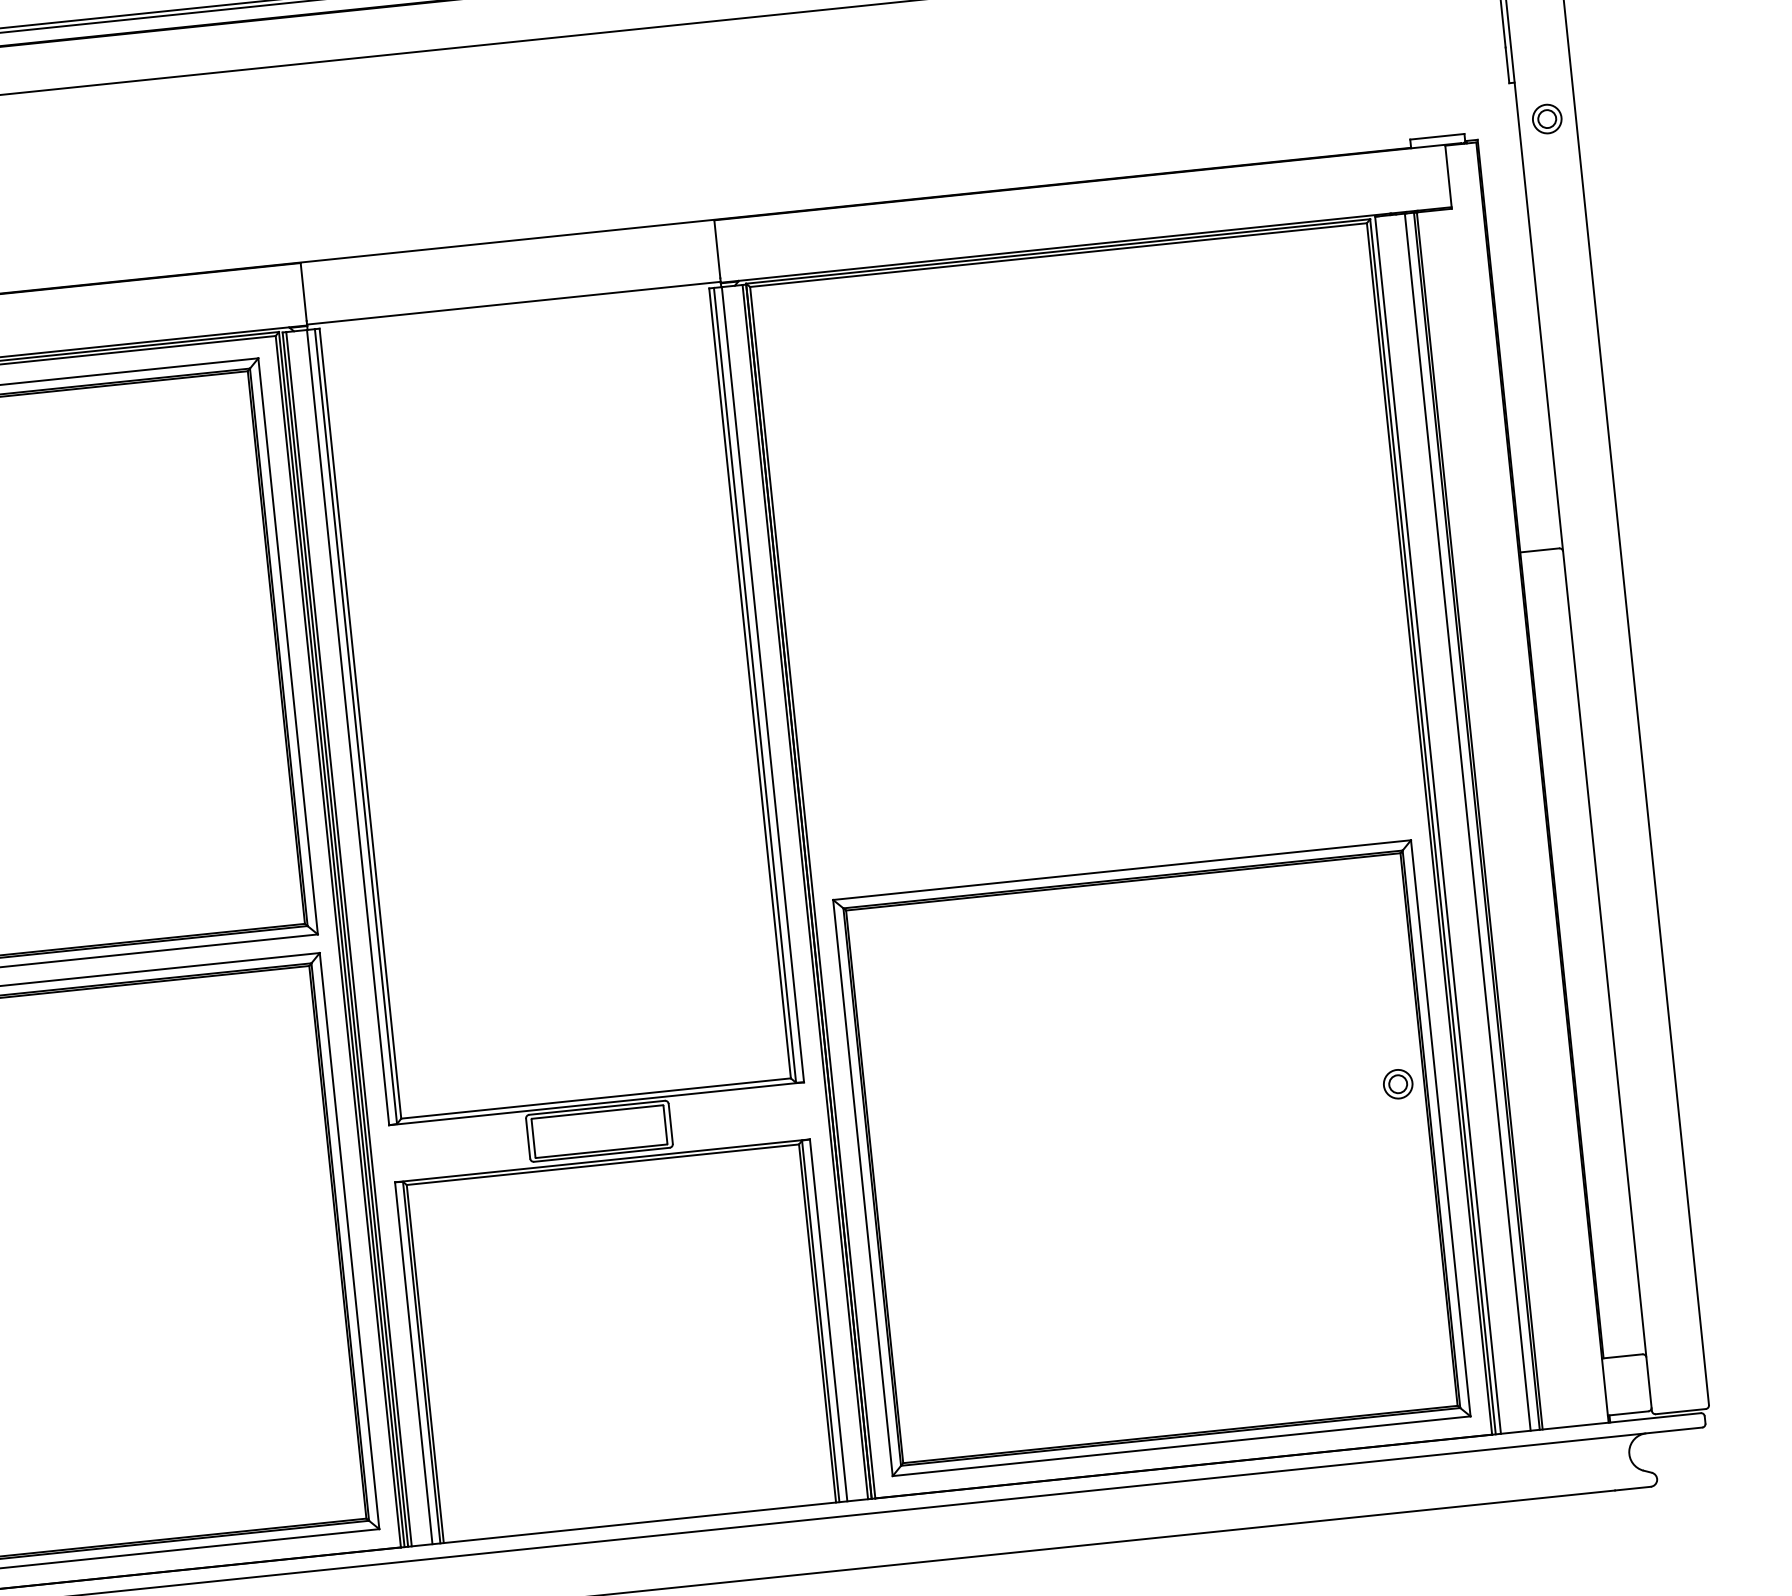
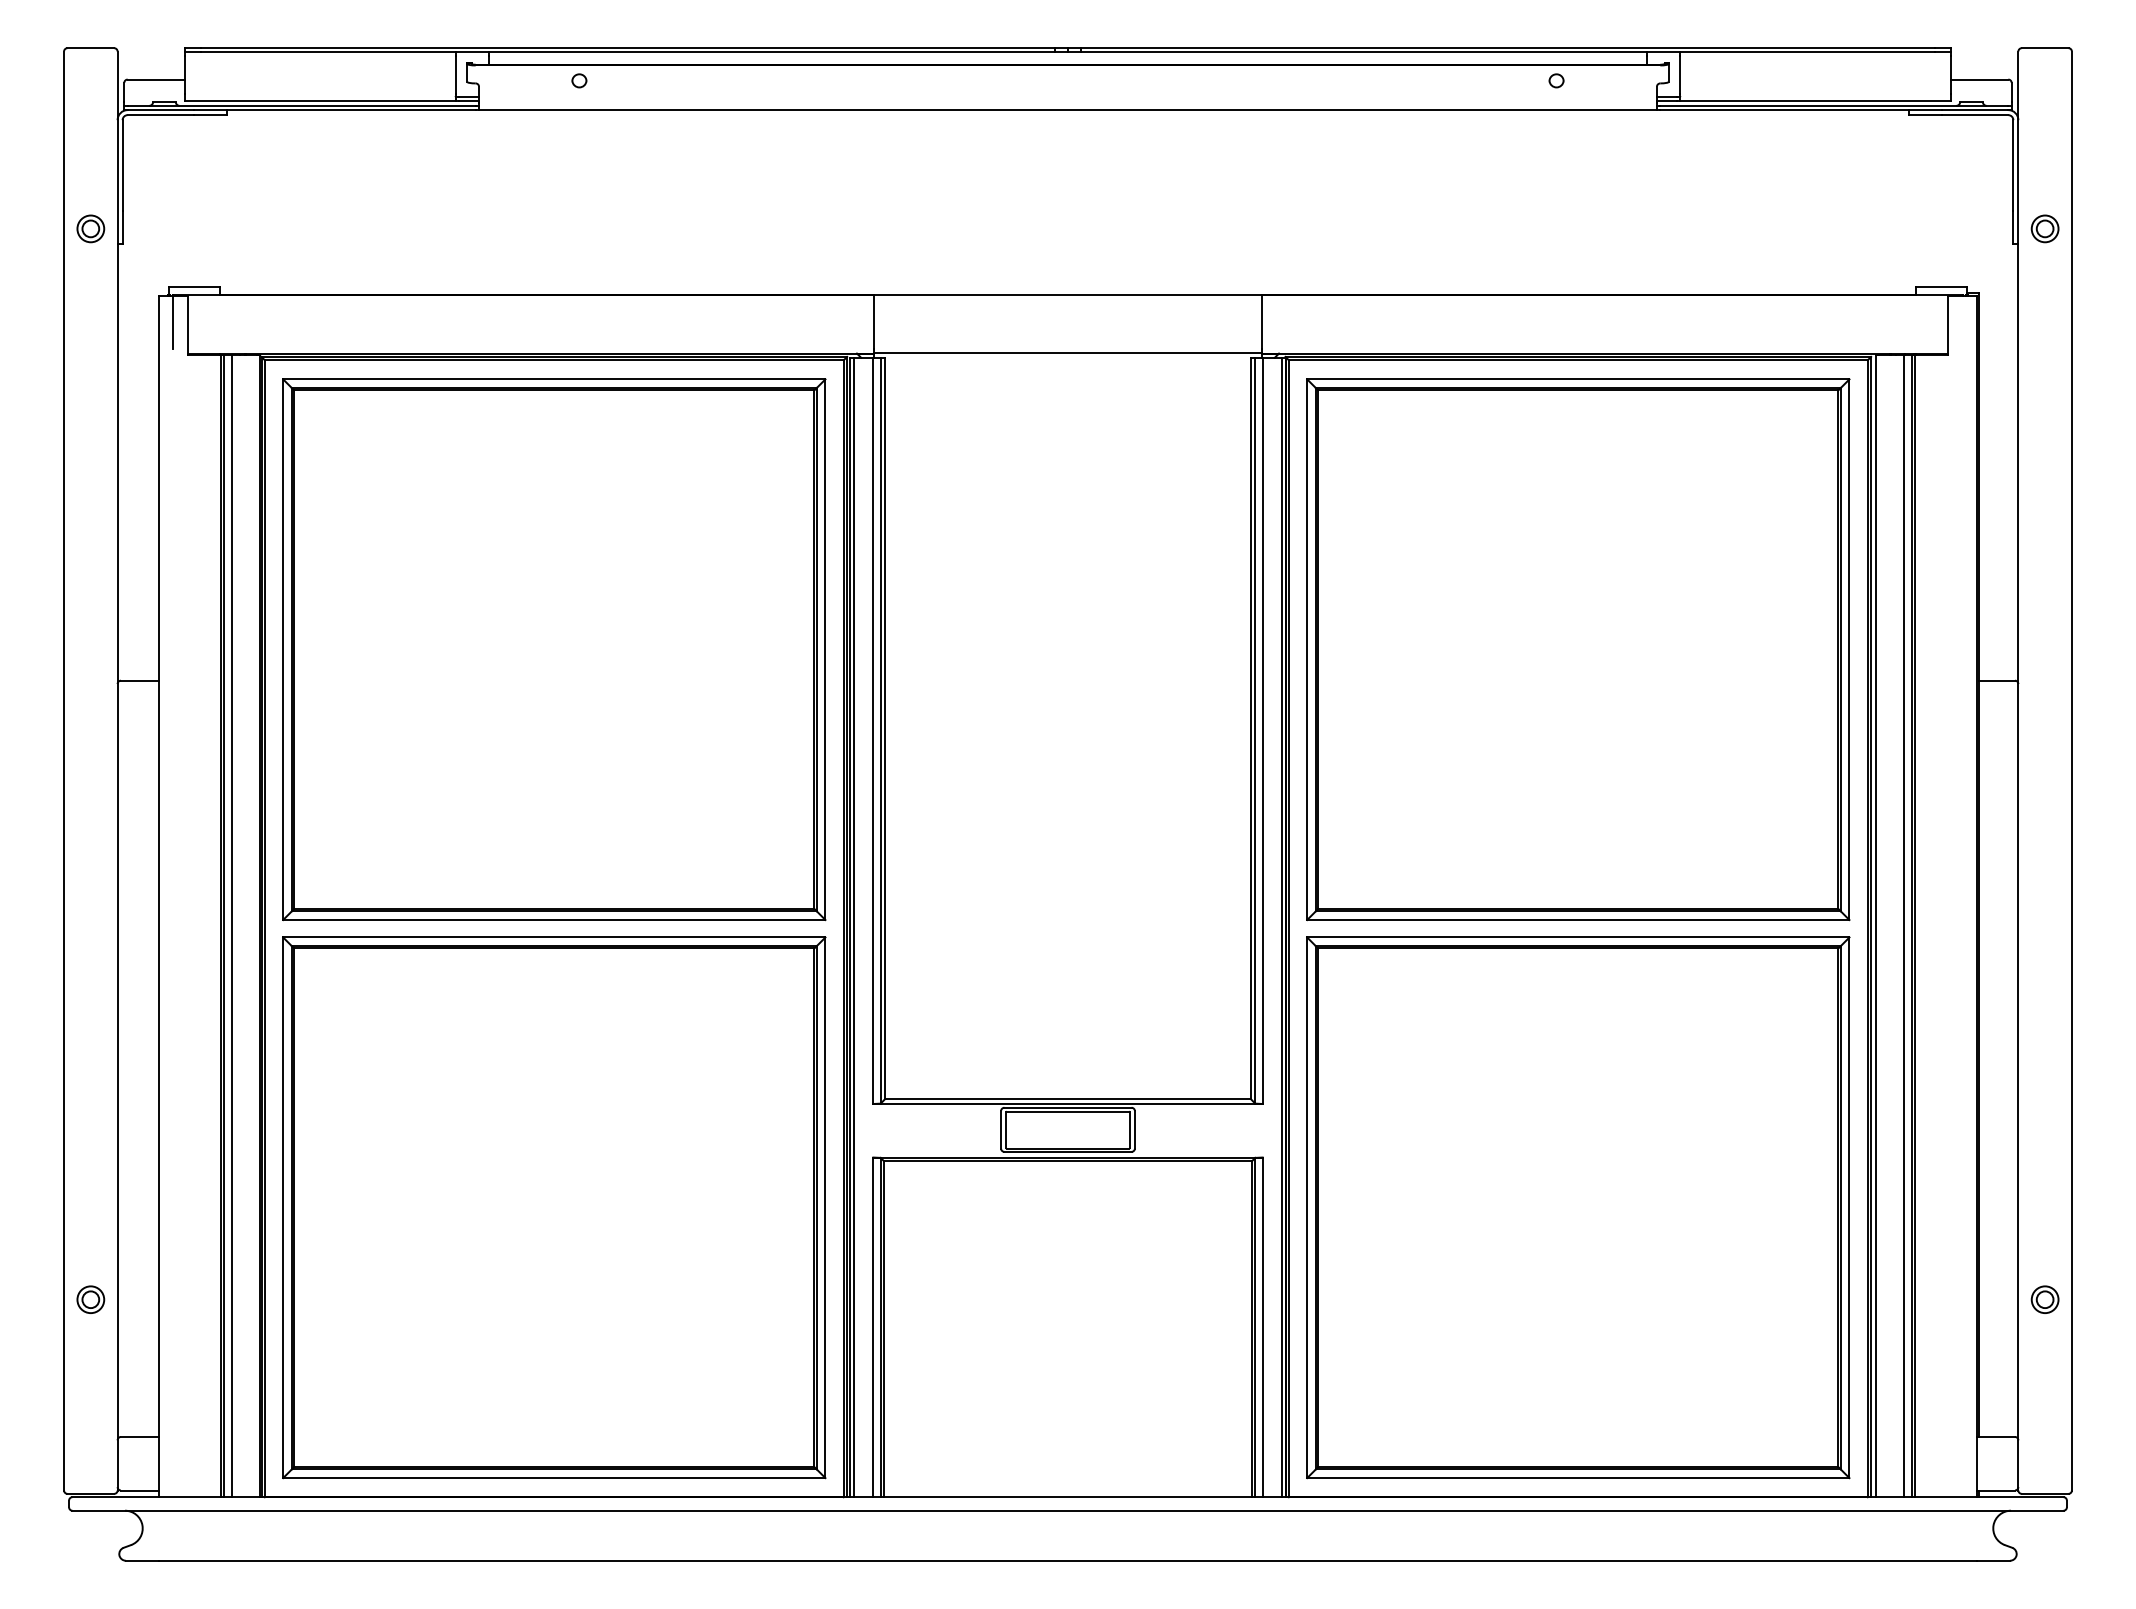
part: (1546, 118) -> (2044, 228), moved
part: (1090, 563) -> (1578, 649), added
part: (1397, 1084) -> (2044, 1299), moved

